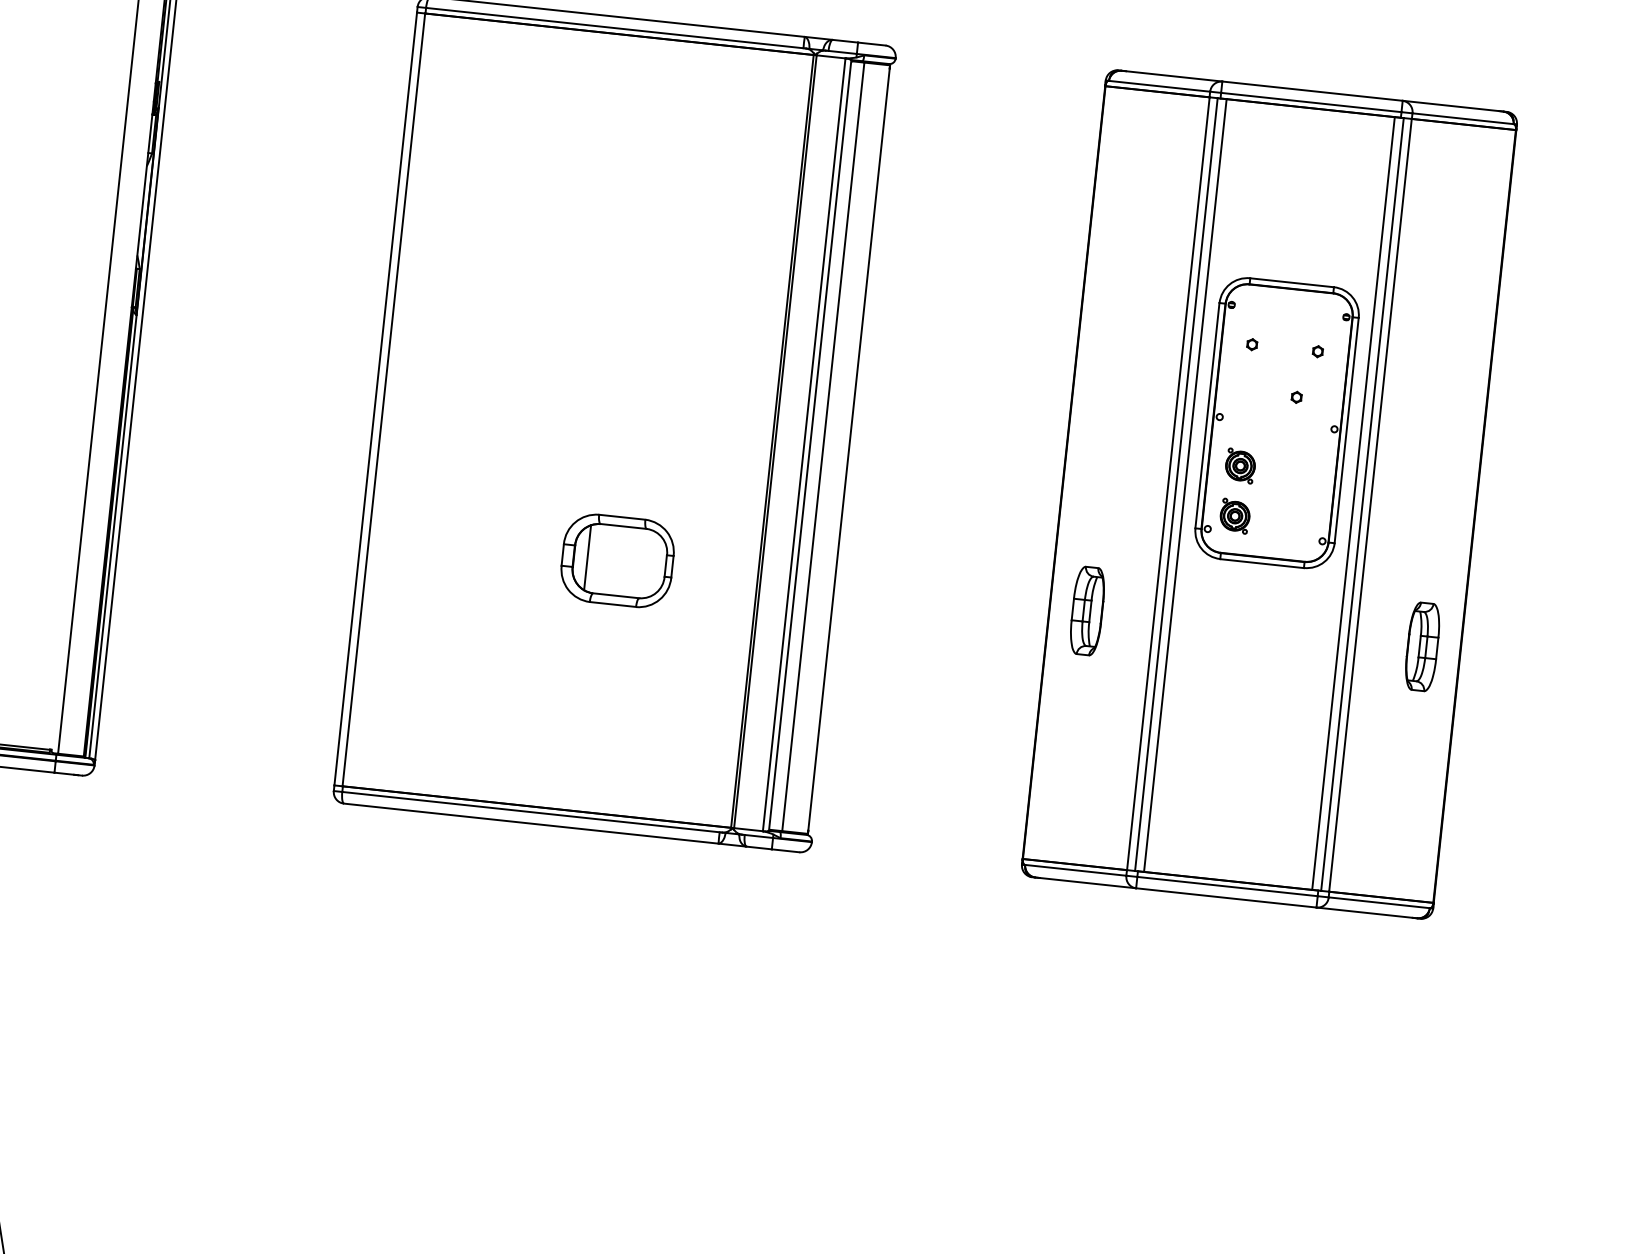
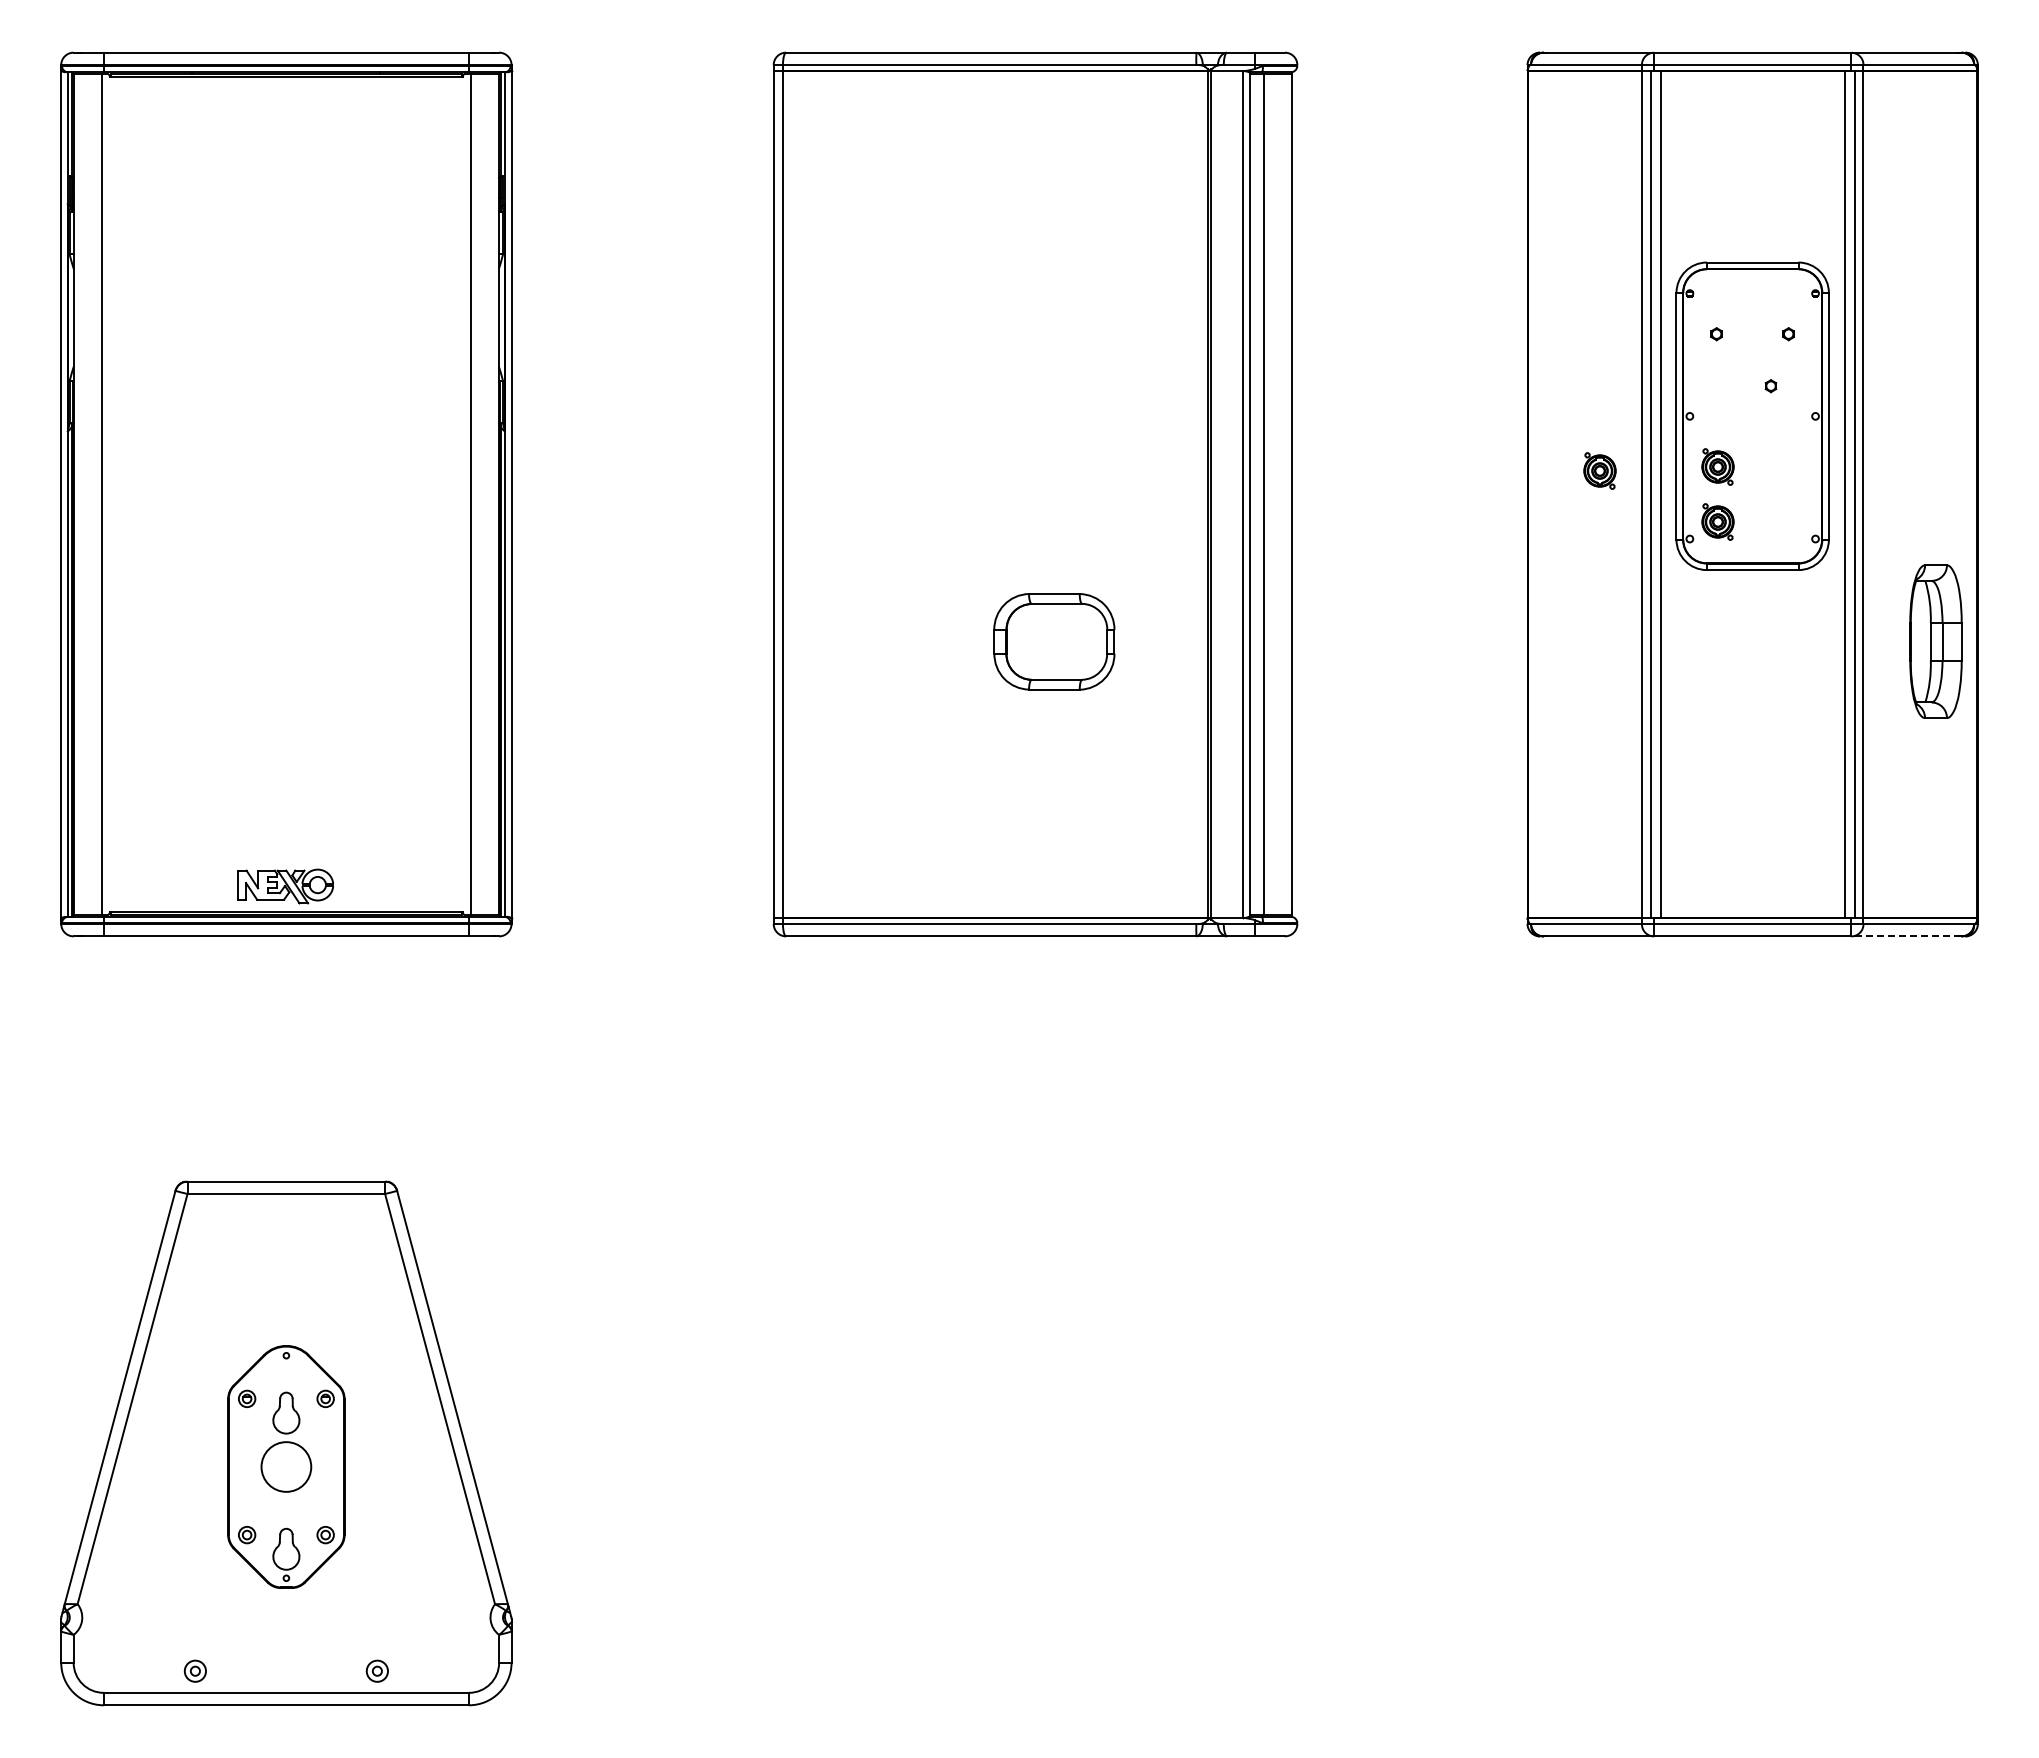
part: (1131, 457) -> (1599, 470), added
line: (587, 557) -> (1021, 641), removed
part: (1086, 610) -> (1568, 641), removed
part: (1422, 646) -> (1936, 641), size x1.6
line: (1366, 913) -> (1906, 936), solid -> dashed

